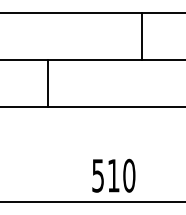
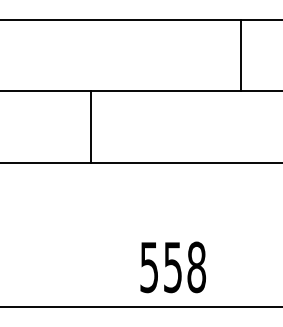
line: (141, 36) -> (241, 55), moved
line: (48, 83) -> (92, 126), moved
text: (121, 175) -> (184, 266), 510 -> 558

